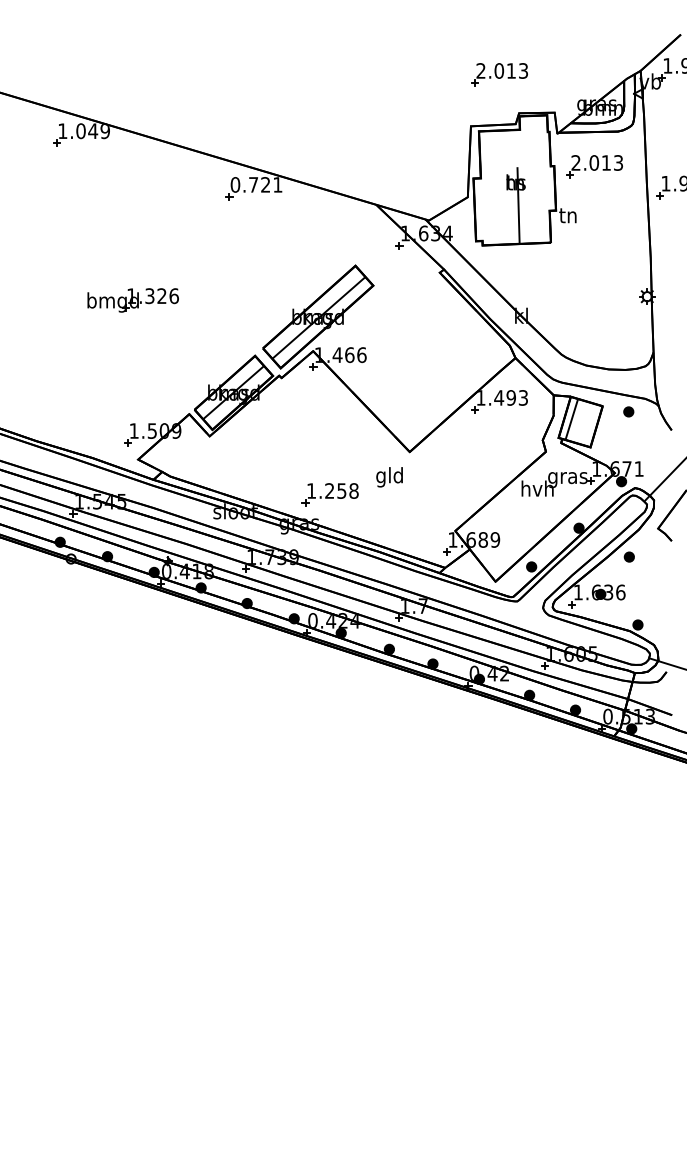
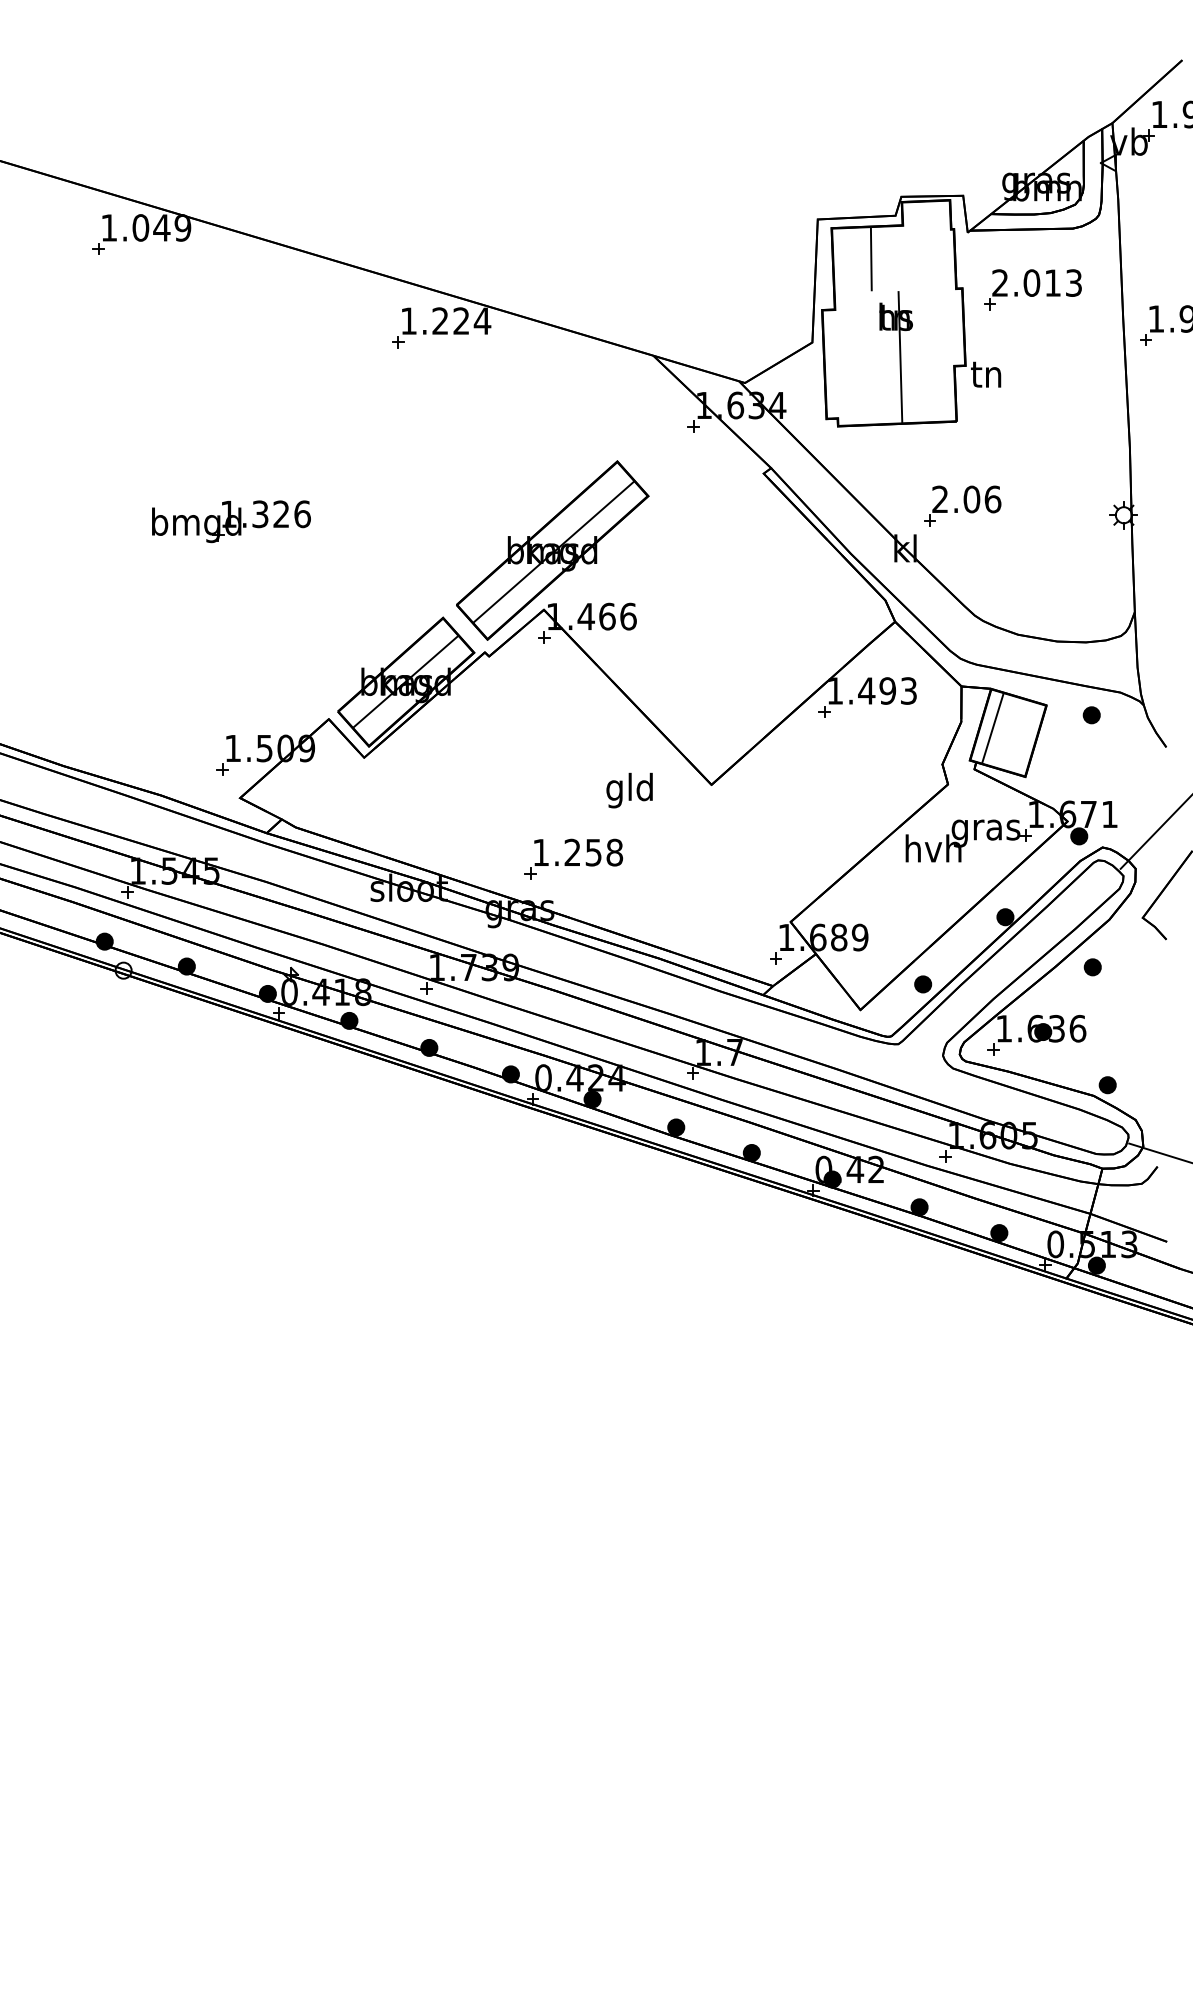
part: (499, 74) -> (867, 129), removed
line: (501, 149) -> (870, 259), added
text: (256, 184) -> (445, 320), 0.721 -> 1.224
part: (553, 291) -> (961, 506), added
text: (389, 477) -> (629, 790), moved

